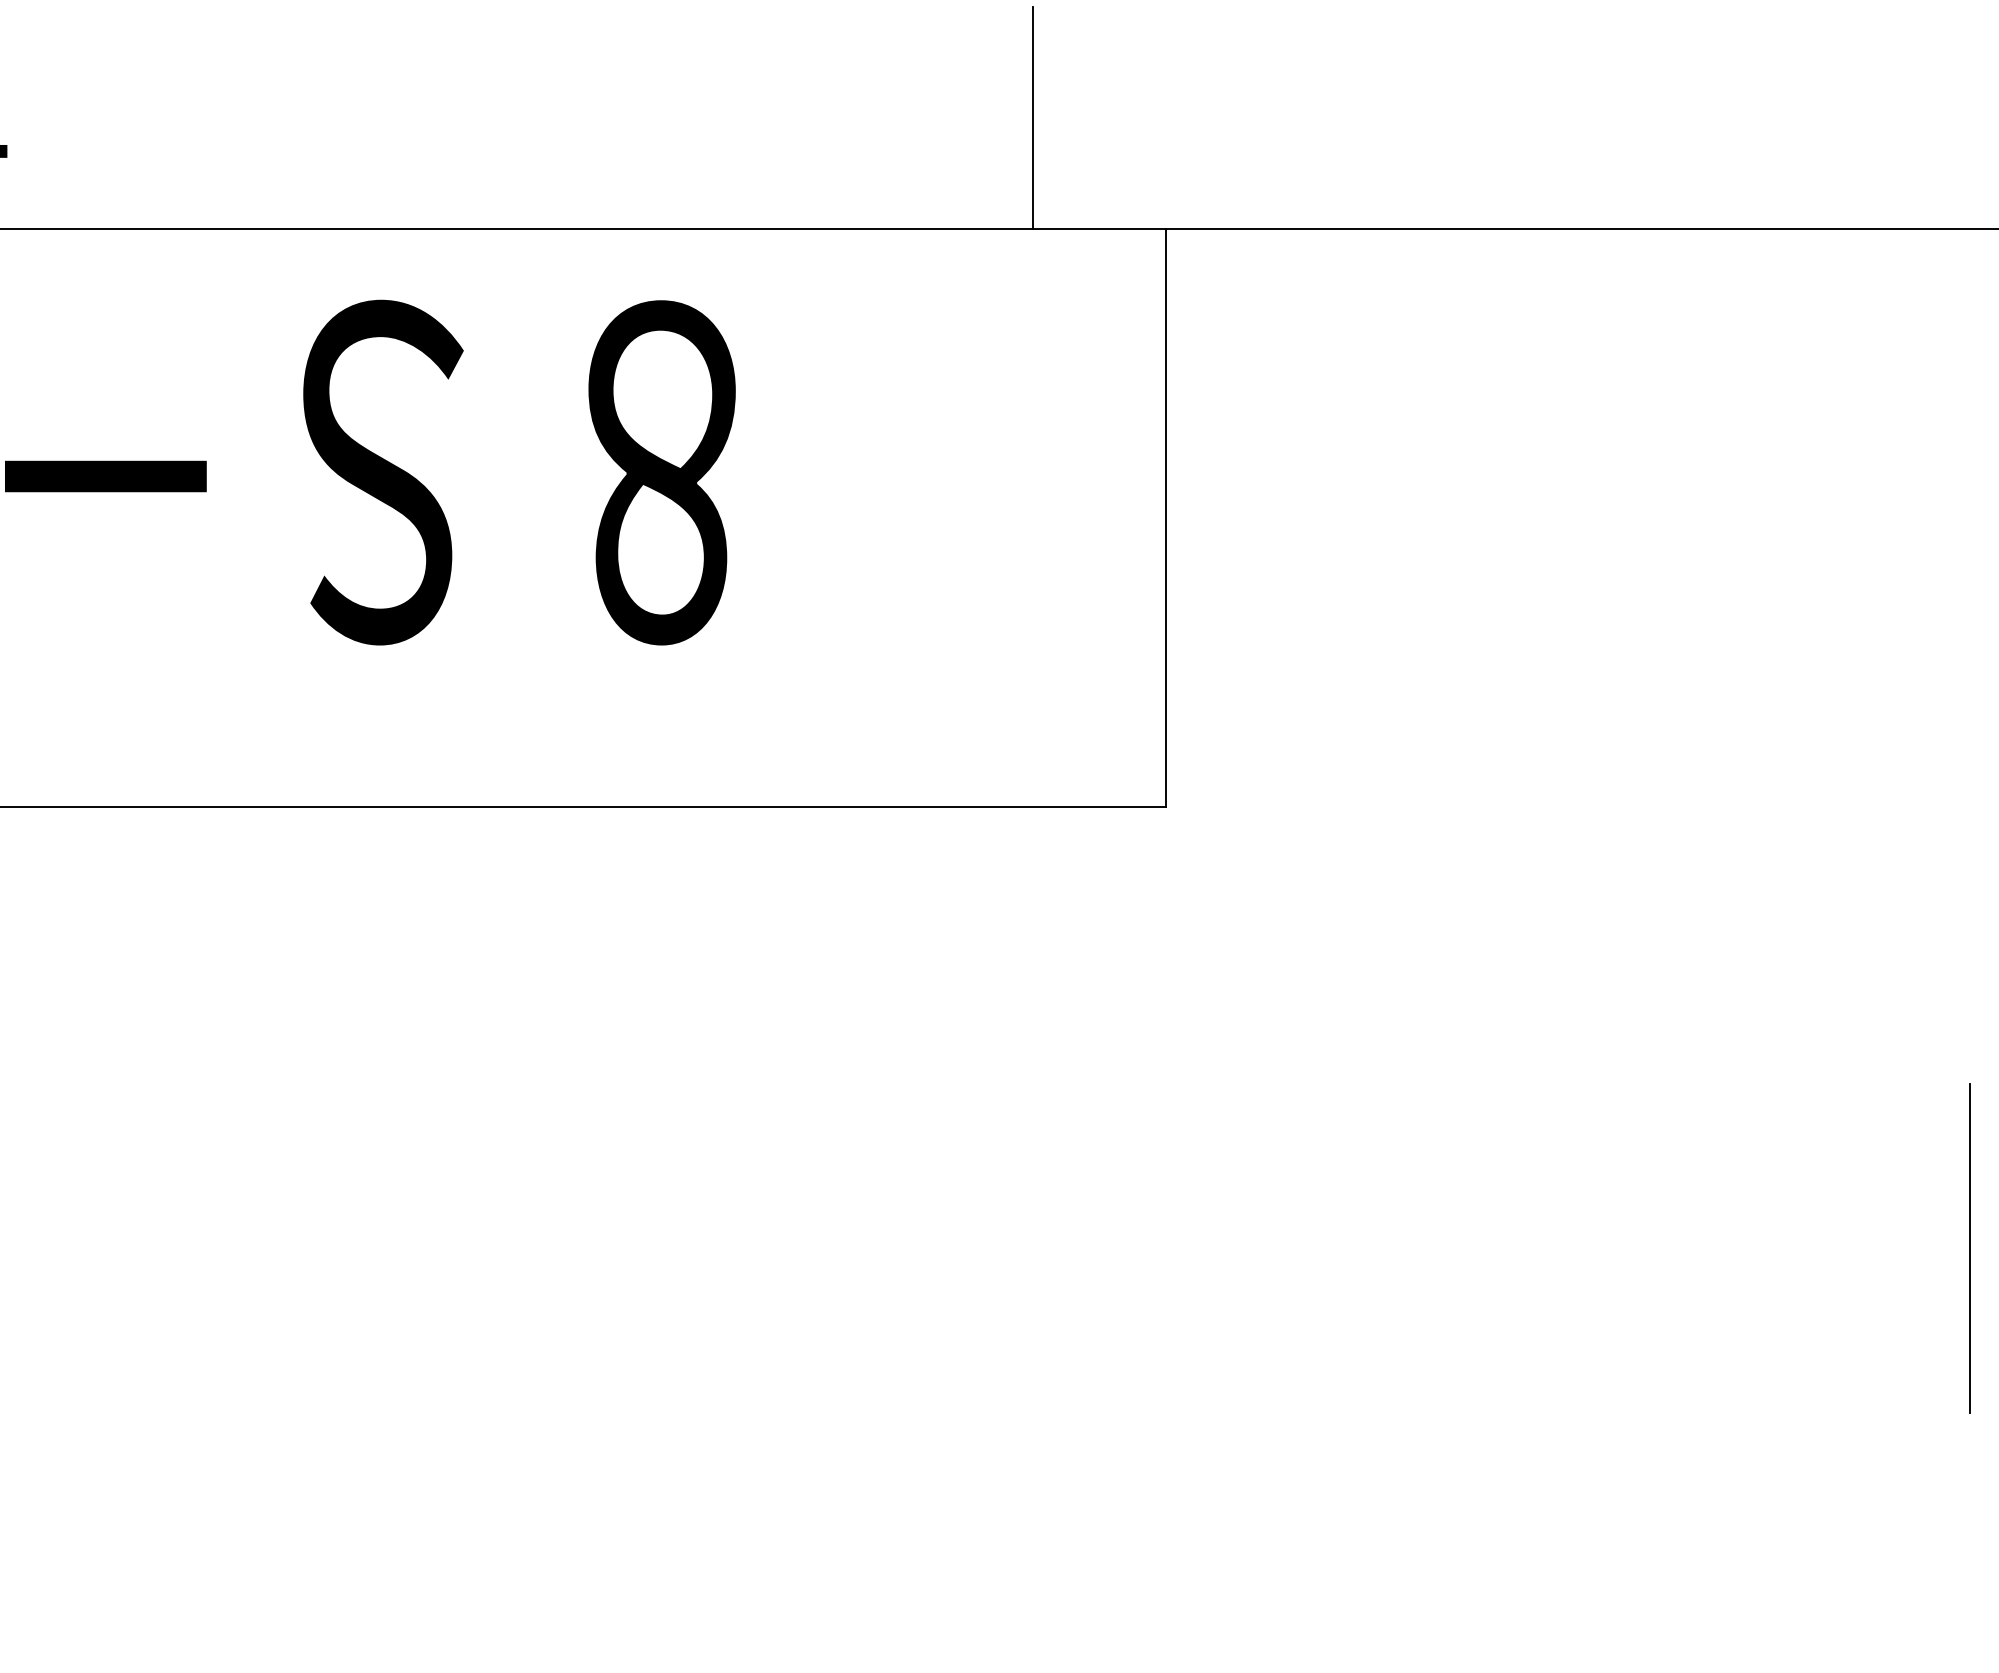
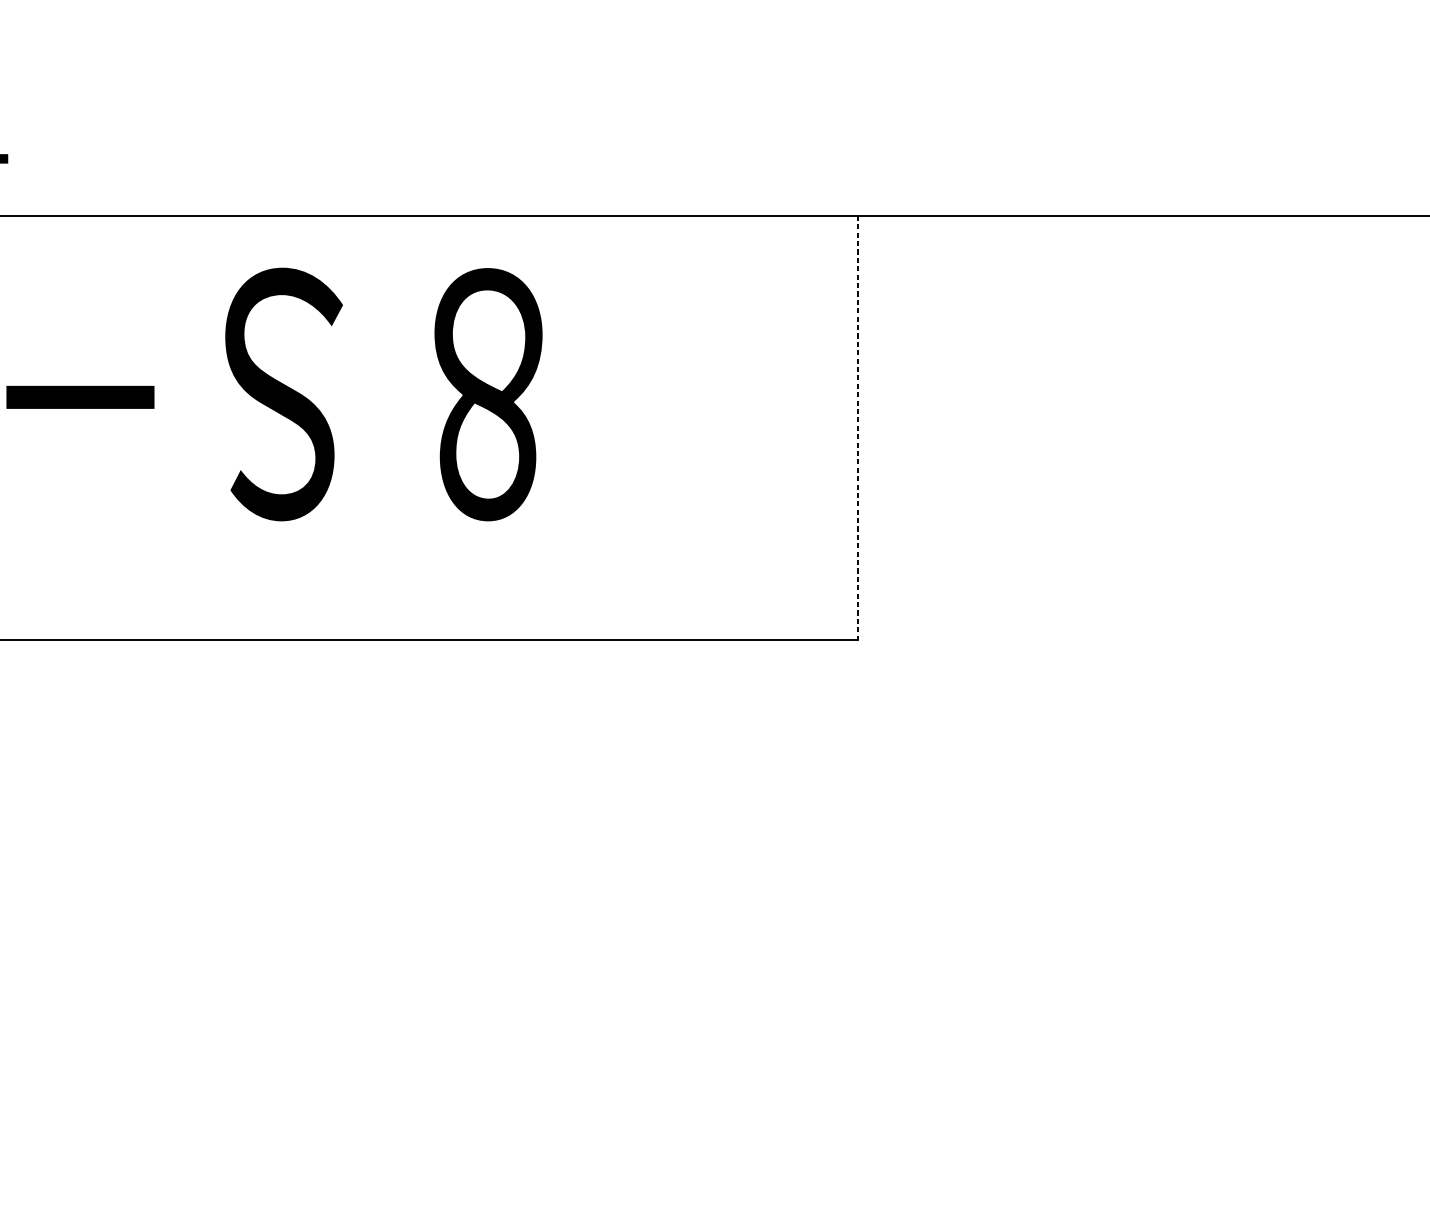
line: (1032, 117) -> (760, 134), removed
line: (1165, 518) -> (857, 428), solid -> dashed

